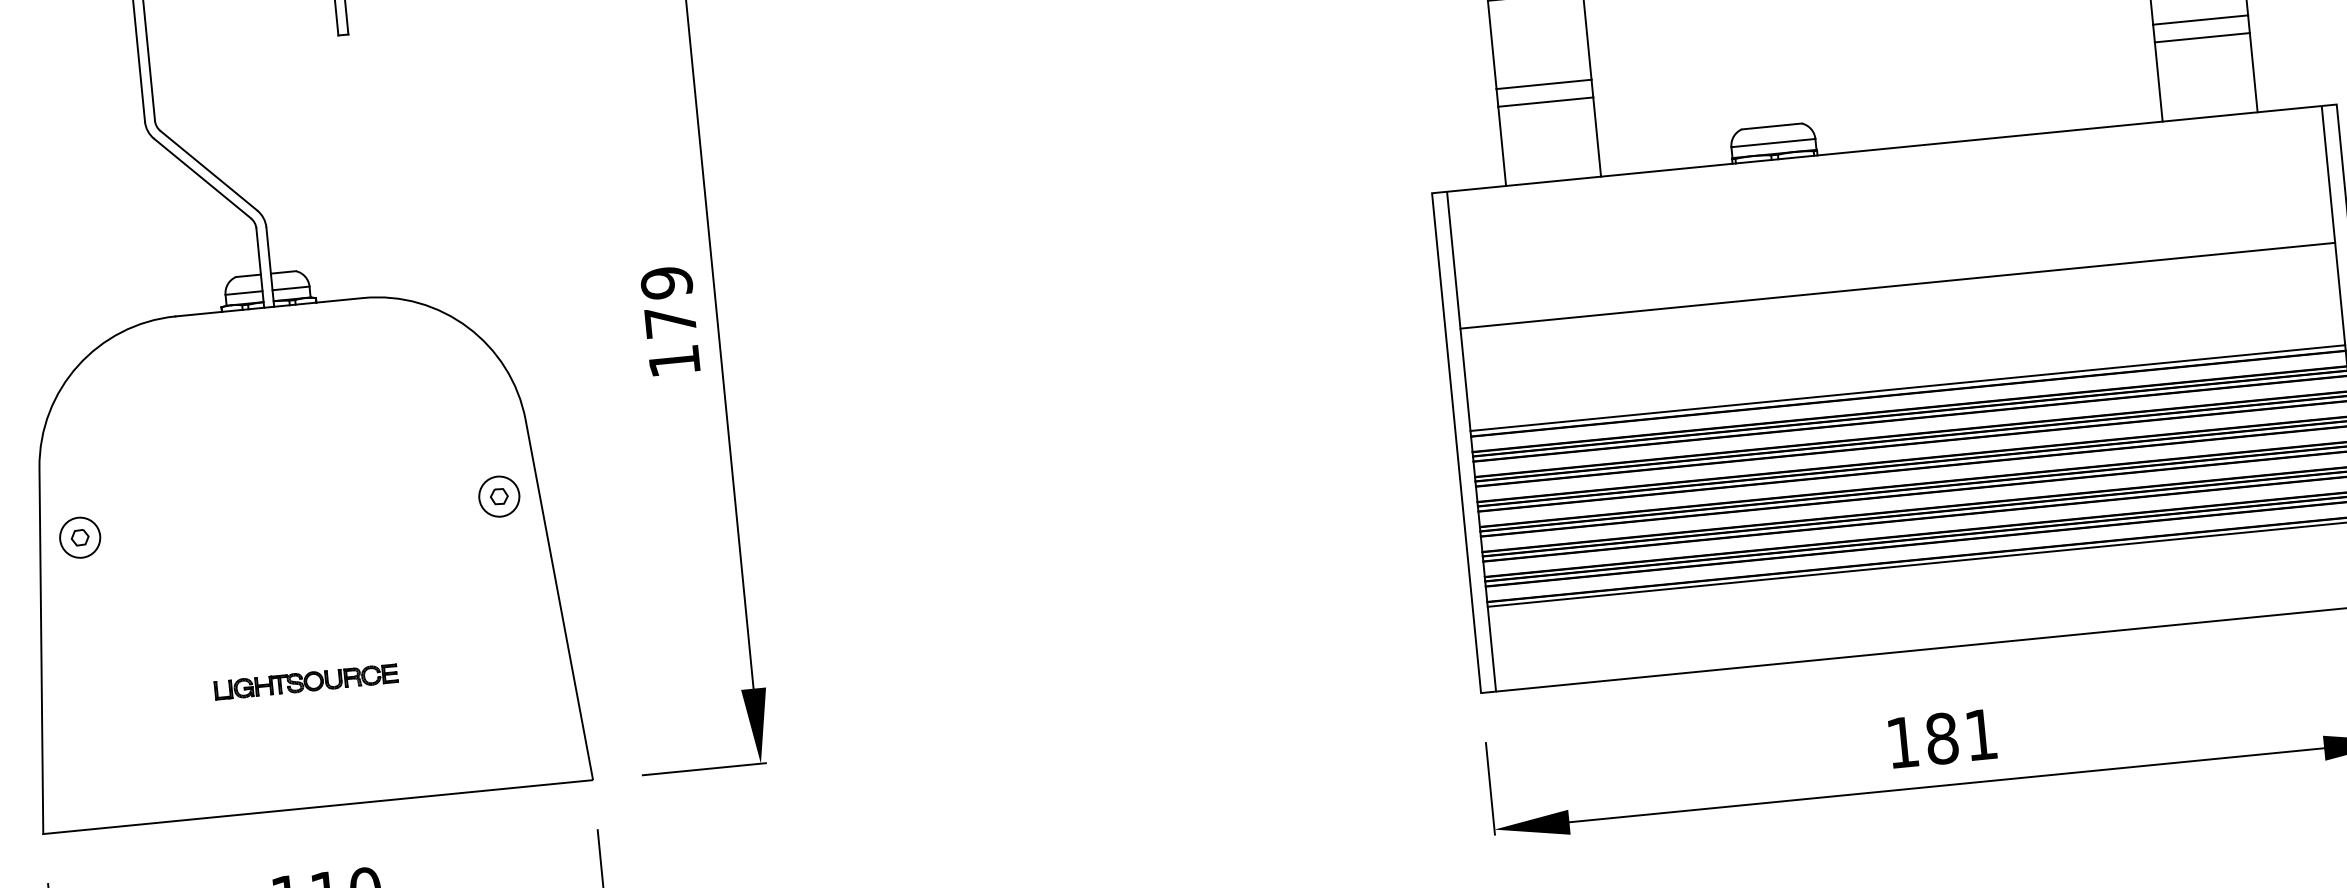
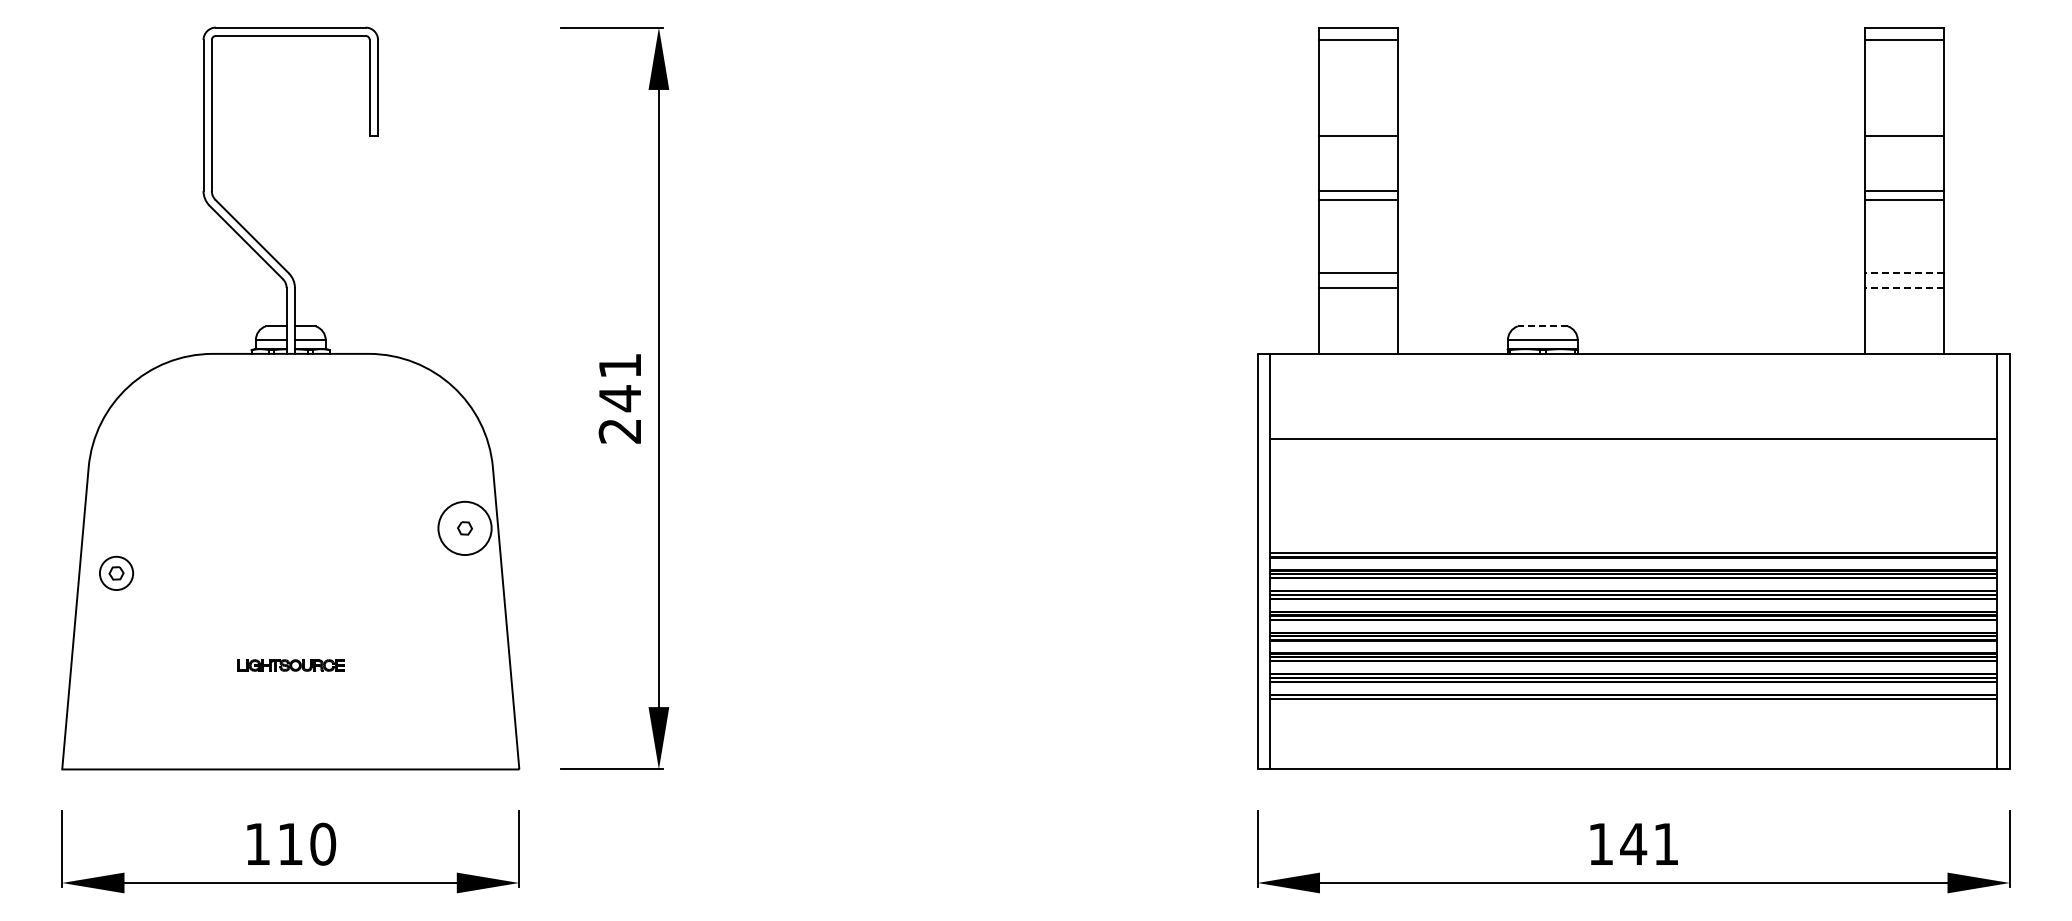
line: (2200, 20) -> (1904, 273), solid -> dashed
line: (2202, 38) -> (1904, 288), solid -> dashed
line: (1771, 126) -> (1542, 326), solid -> dashed
line: (1897, 285) -> (1633, 438), moved
text: (669, 322) -> (619, 398), 179 -> 241
circle: (498, 496) -> (464, 528), size x1.6
part: (80, 536) -> (116, 572), moved
part: (306, 681) -> (291, 665), size x0.7
text: (1941, 737) -> (1633, 843), 181 -> 141

